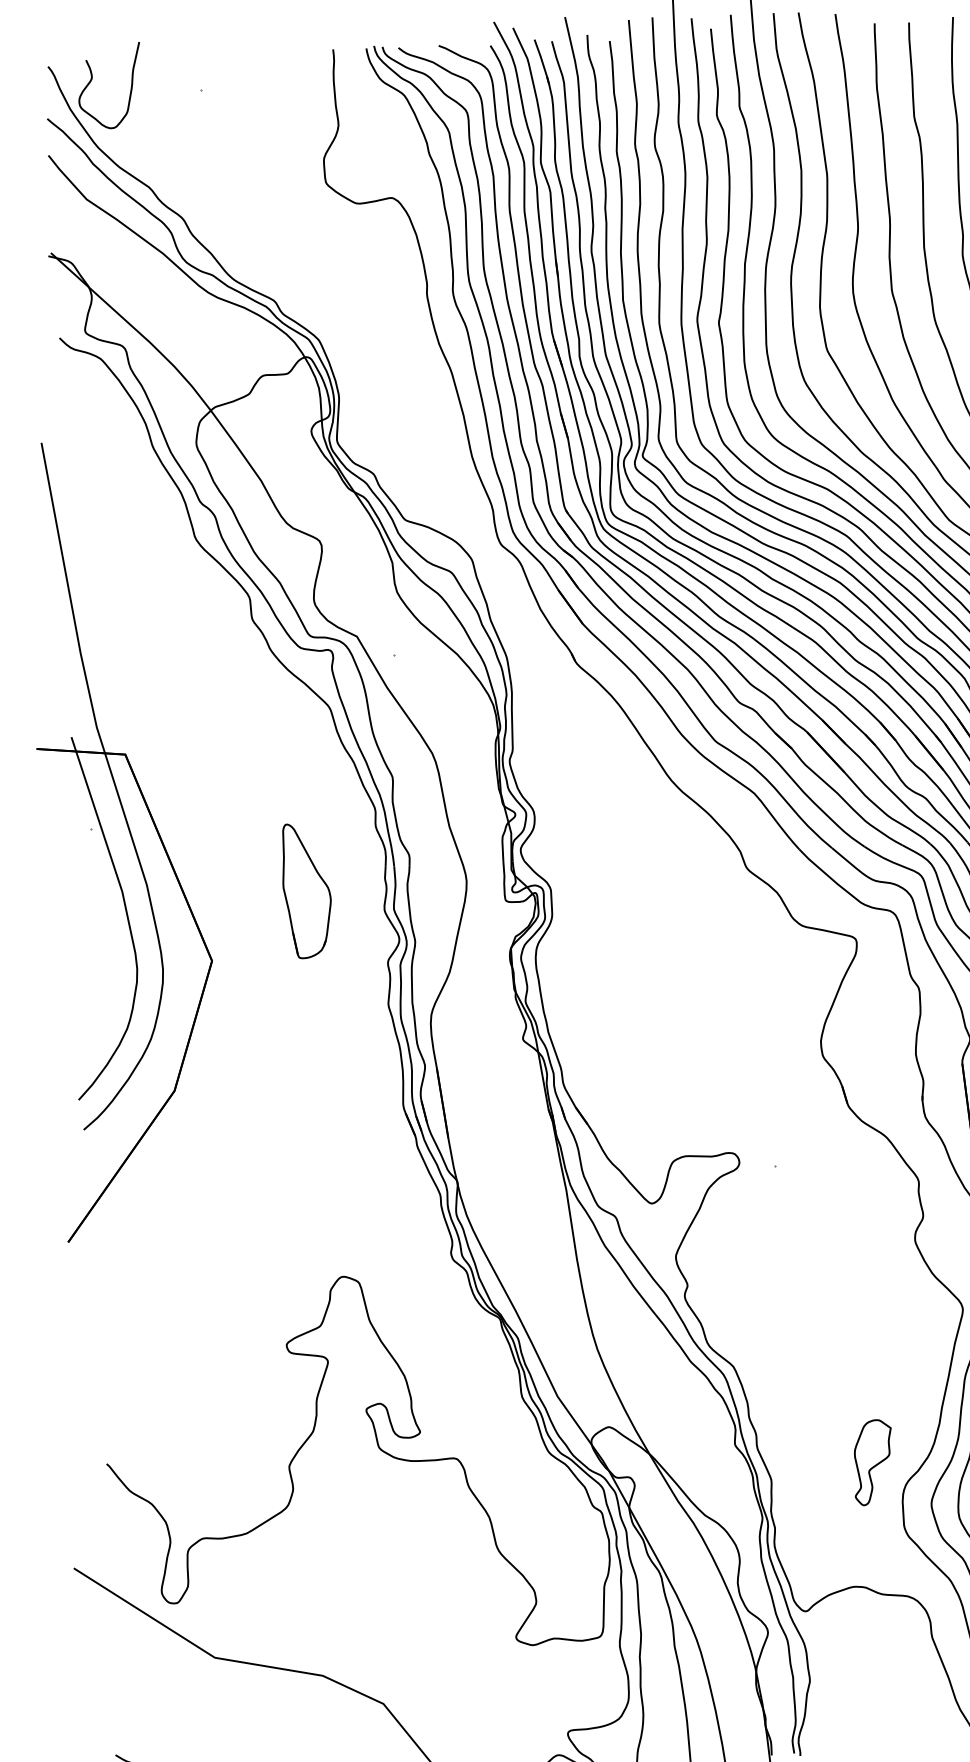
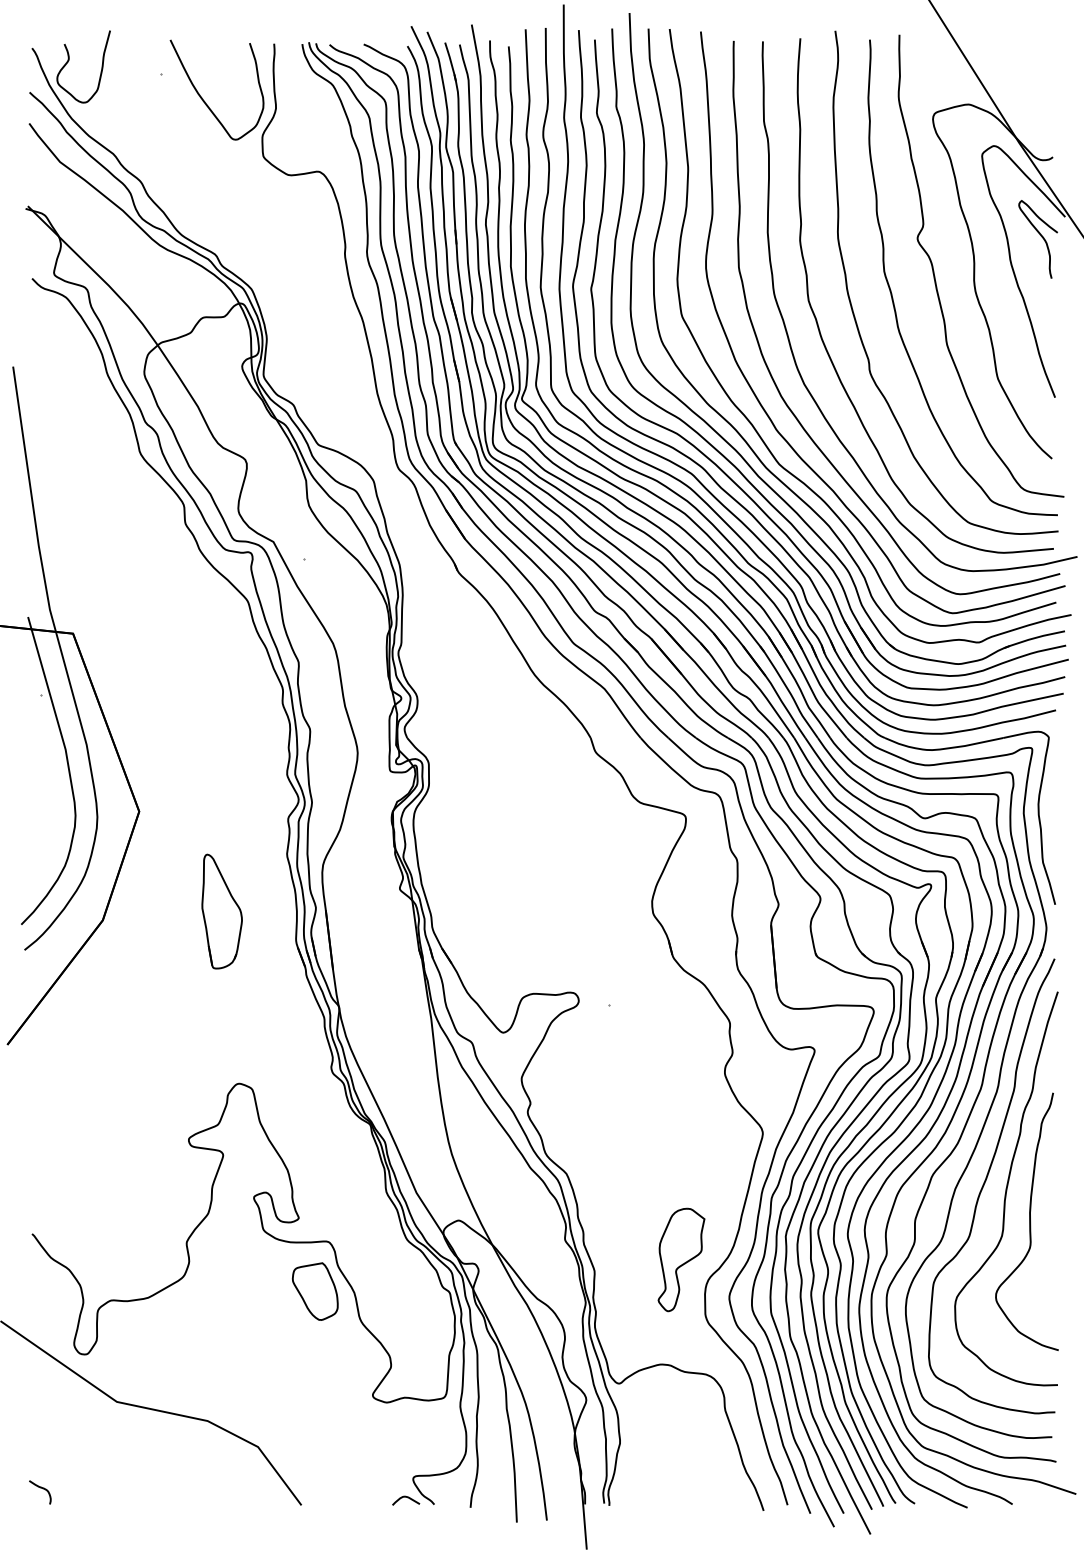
curve: (251, 116) -> (202, 97), added
part: (306, 890) -> (221, 911), moved
part: (873, 1462) -> (681, 1259), size x1.43
part: (442, 1517) -> (314, 1291), added

